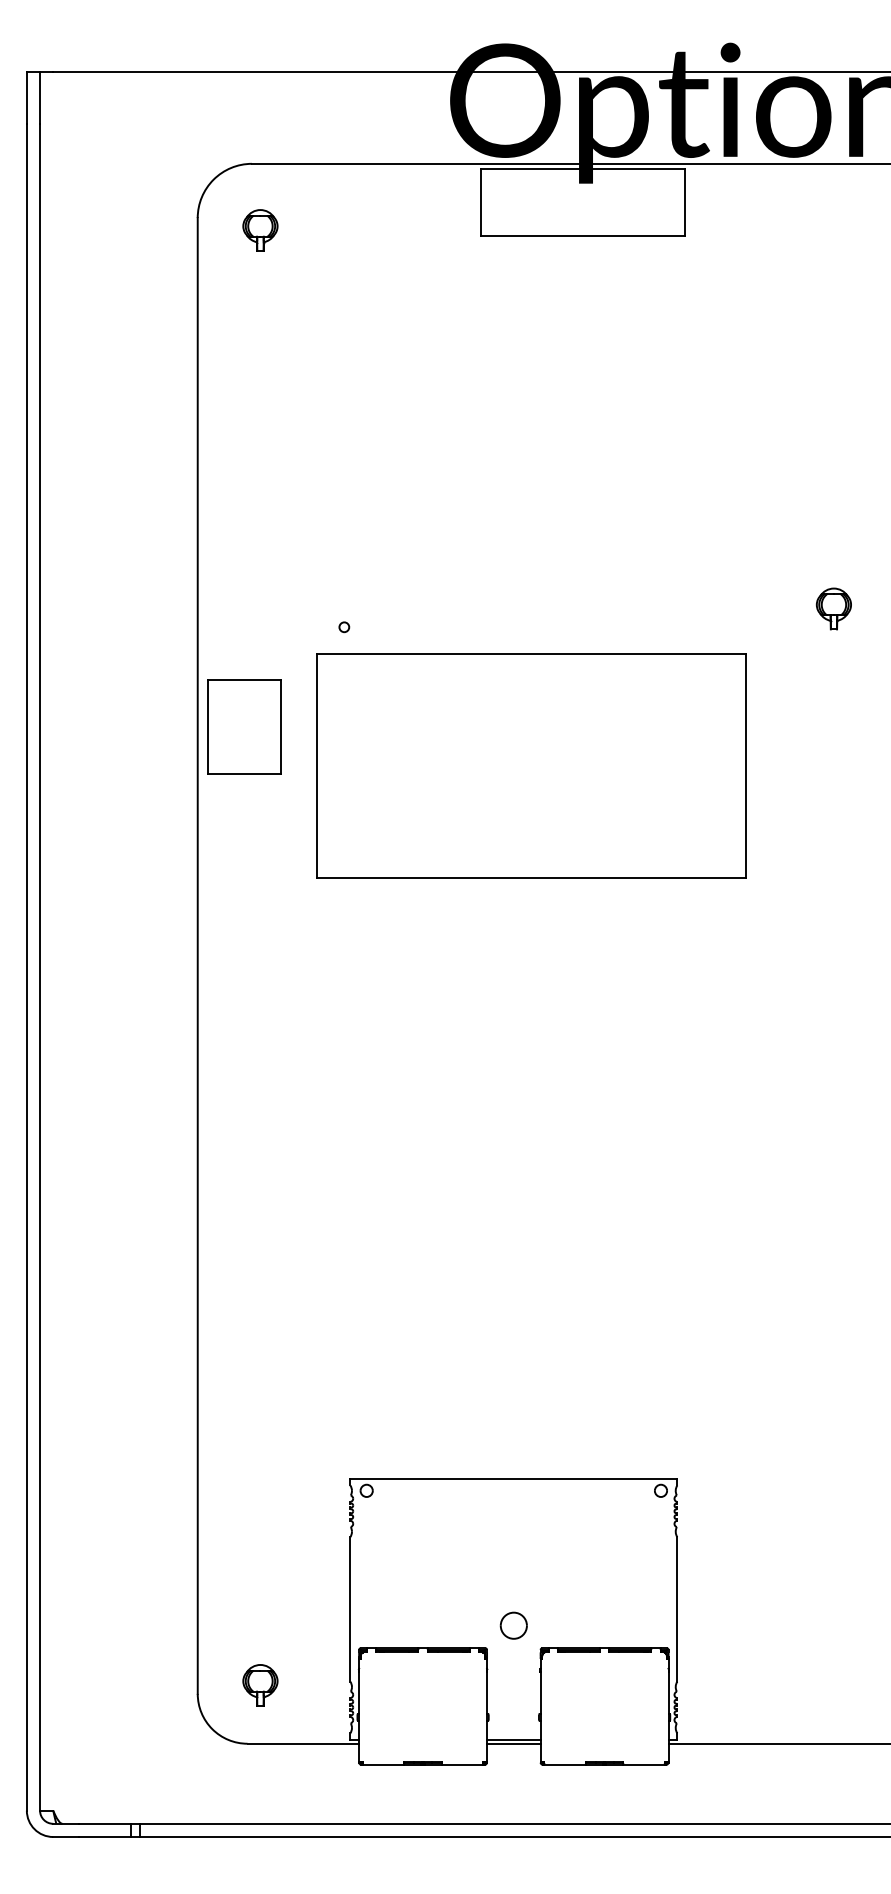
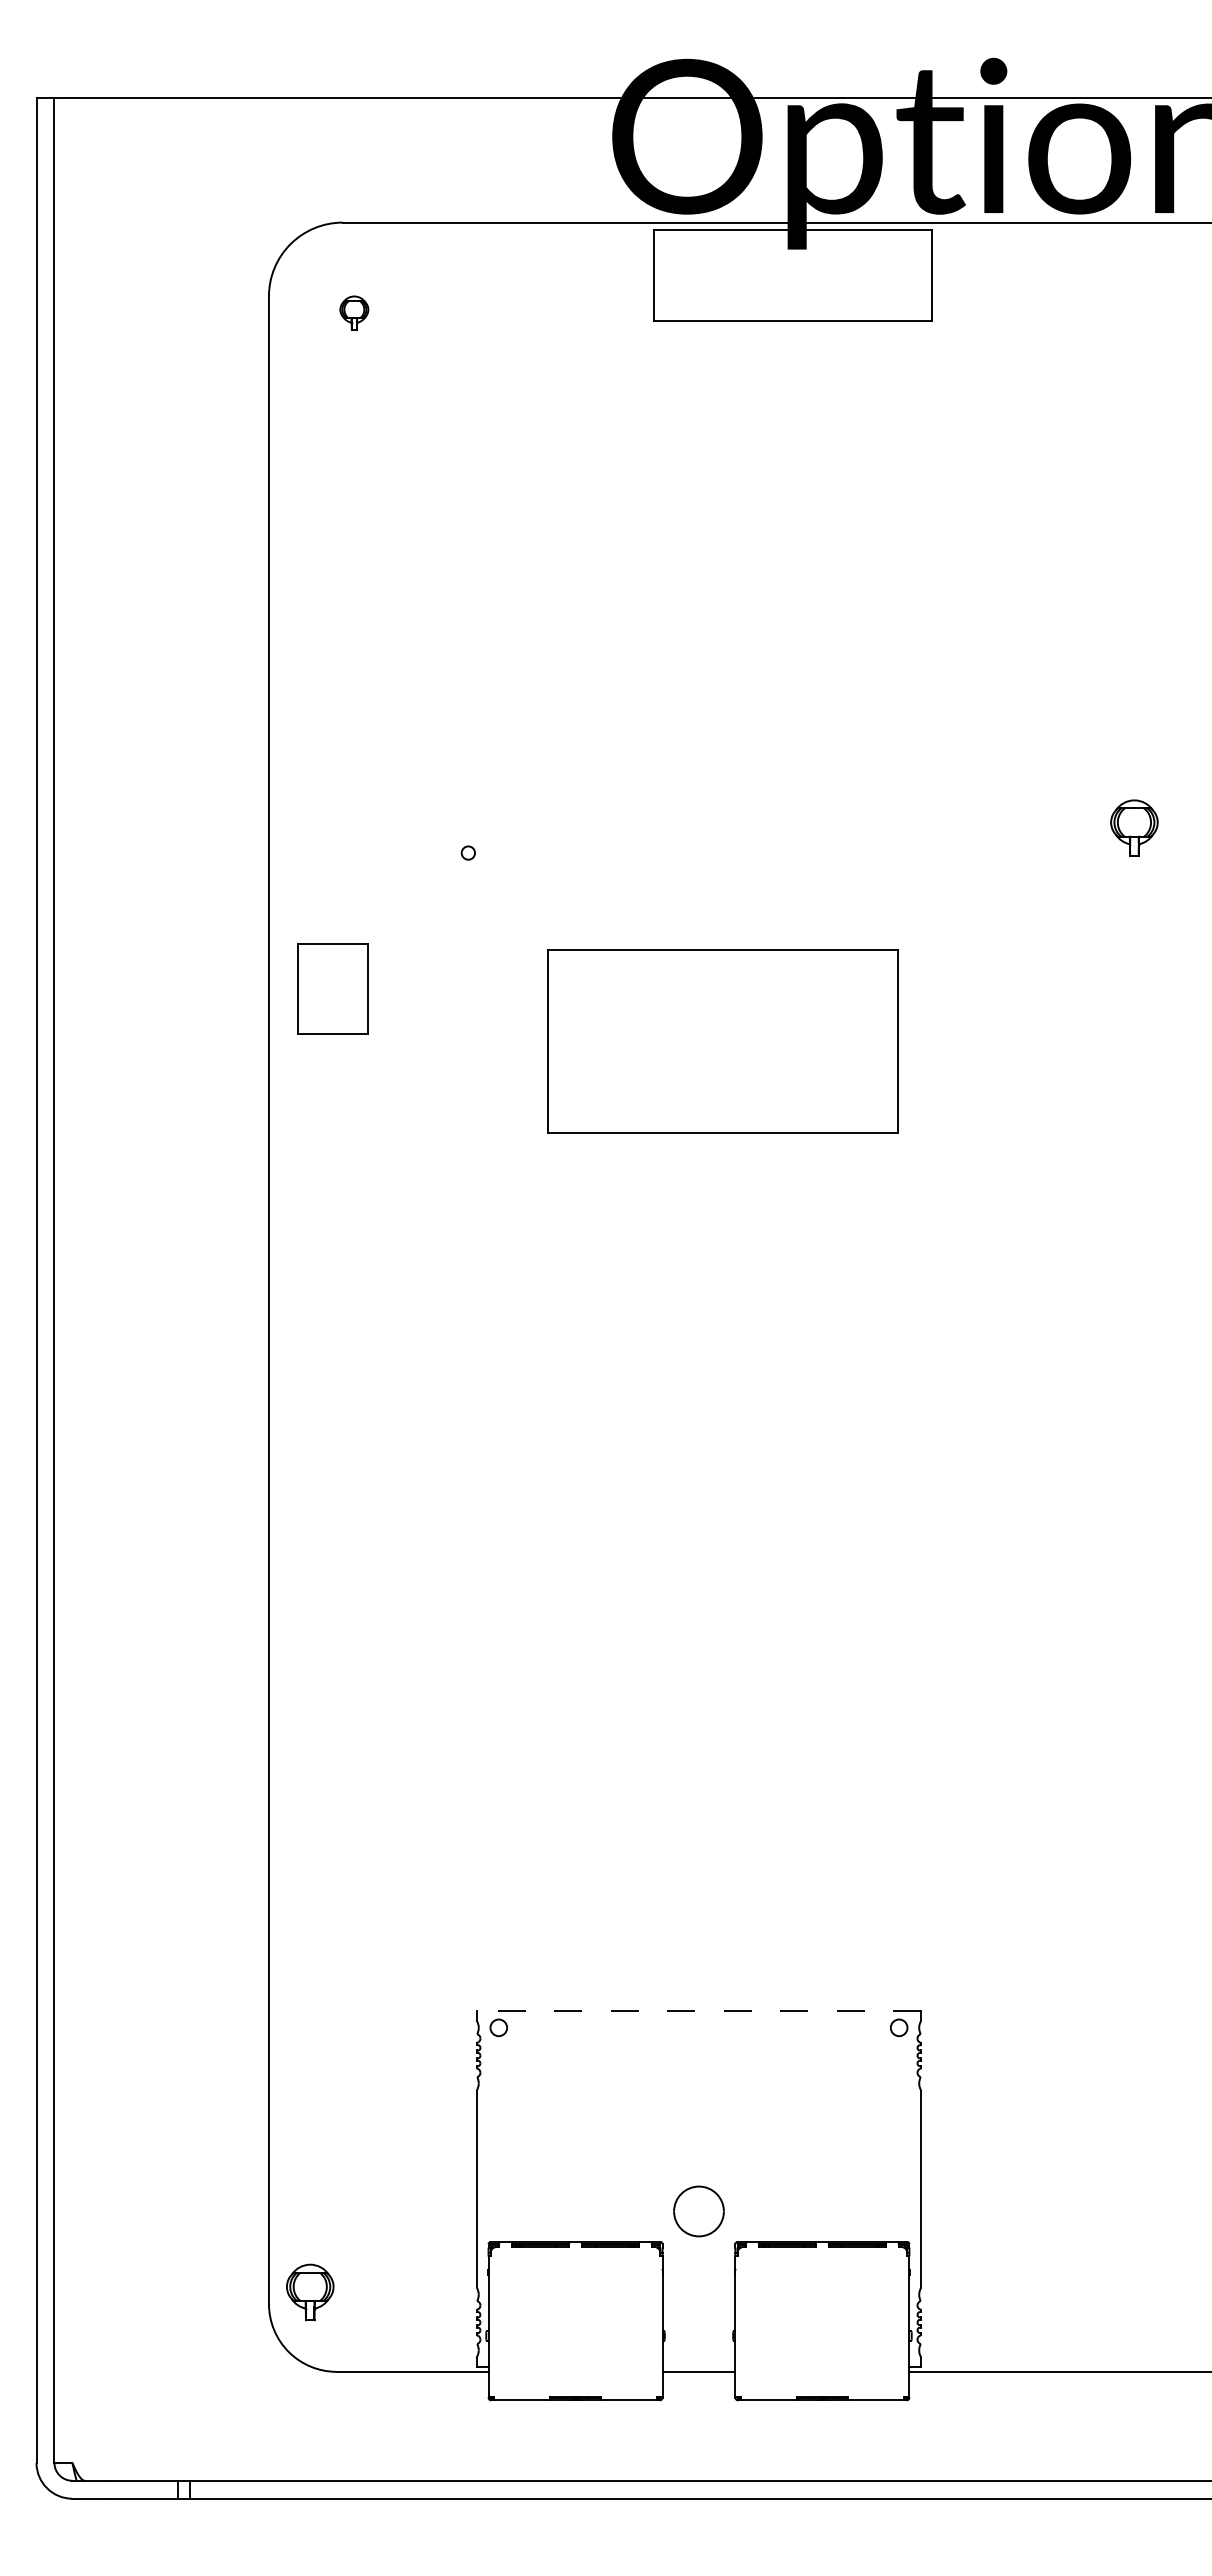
part: (260, 229) -> (354, 312), size x0.6
part: (244, 726) -> (332, 988), size x0.7
part: (531, 765) -> (722, 1041), size x0.6
line: (513, 1478) -> (698, 2011), solid -> dashed
part: (513, 1625) -> (698, 2210), size x1.4
part: (260, 1685) -> (310, 2292), moved
line: (513, 1740) -> (698, 2367), removed

